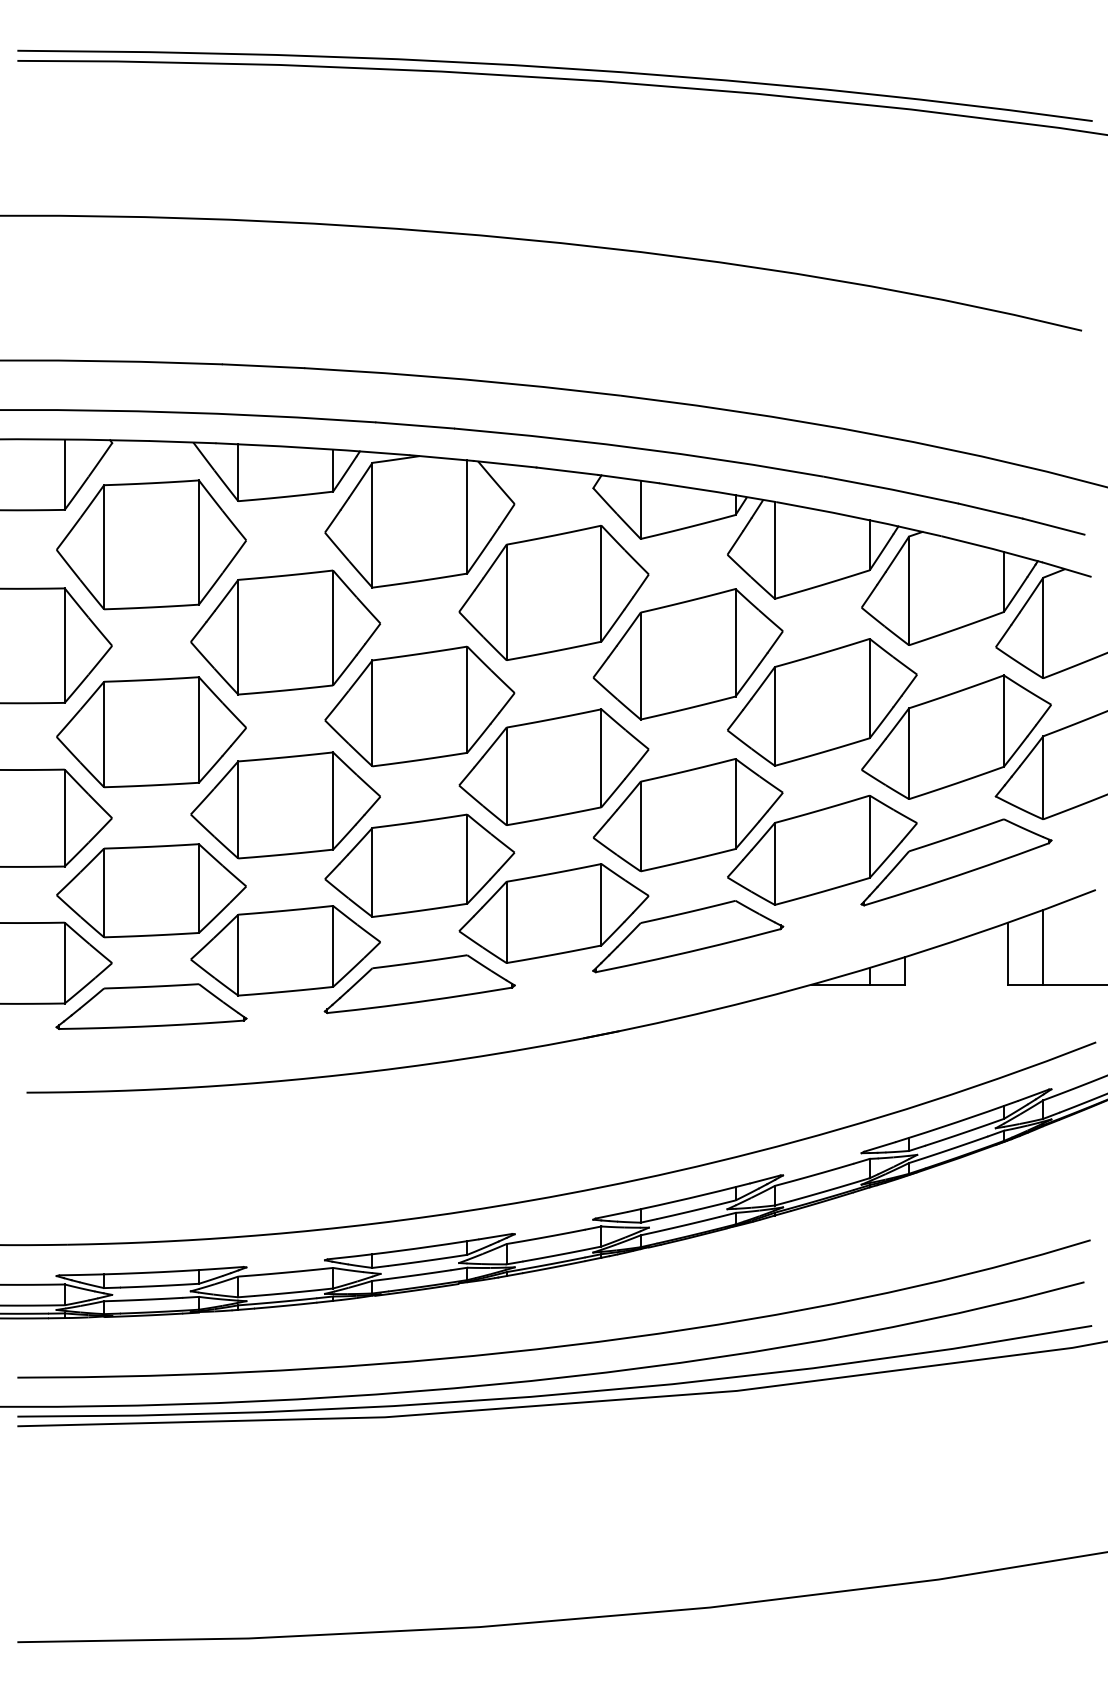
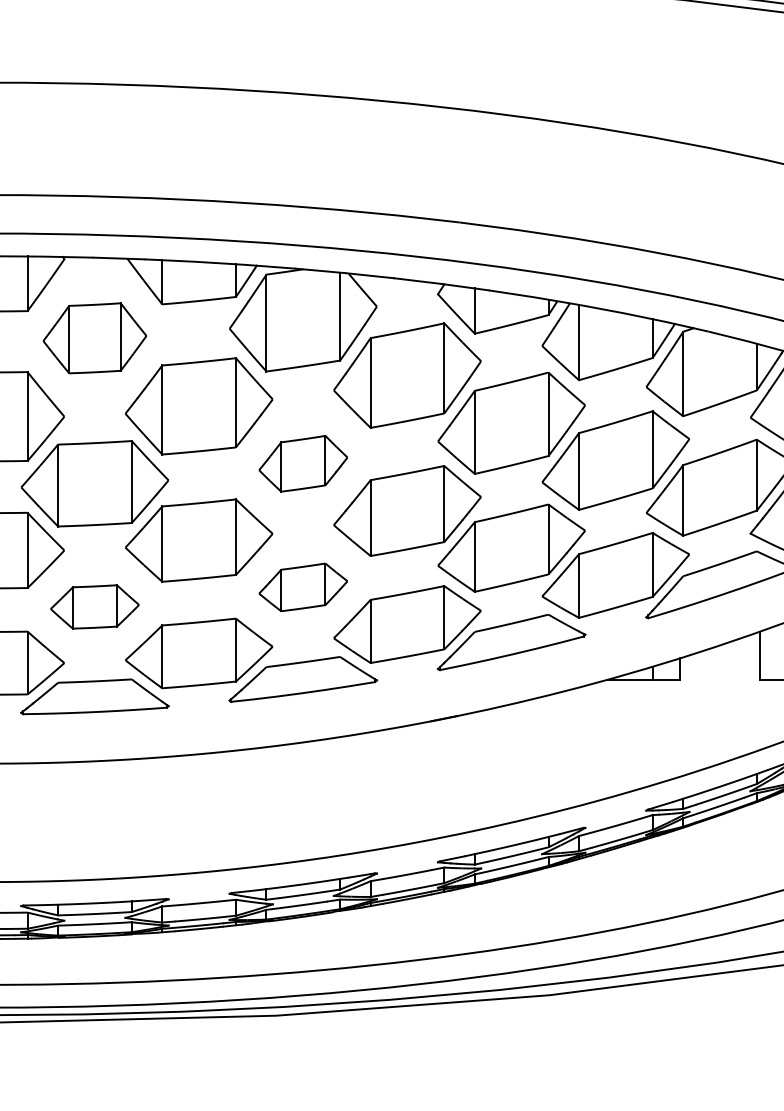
part: (151, 544) -> (94, 337), size x0.7
part: (419, 706) -> (303, 463), size x0.6
part: (419, 865) -> (303, 587), size x0.6
part: (151, 890) -> (94, 606), size x0.6

